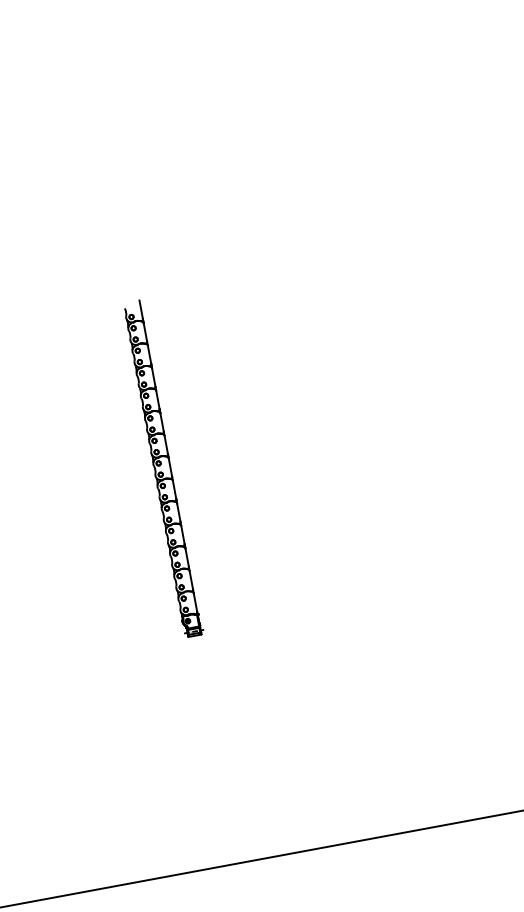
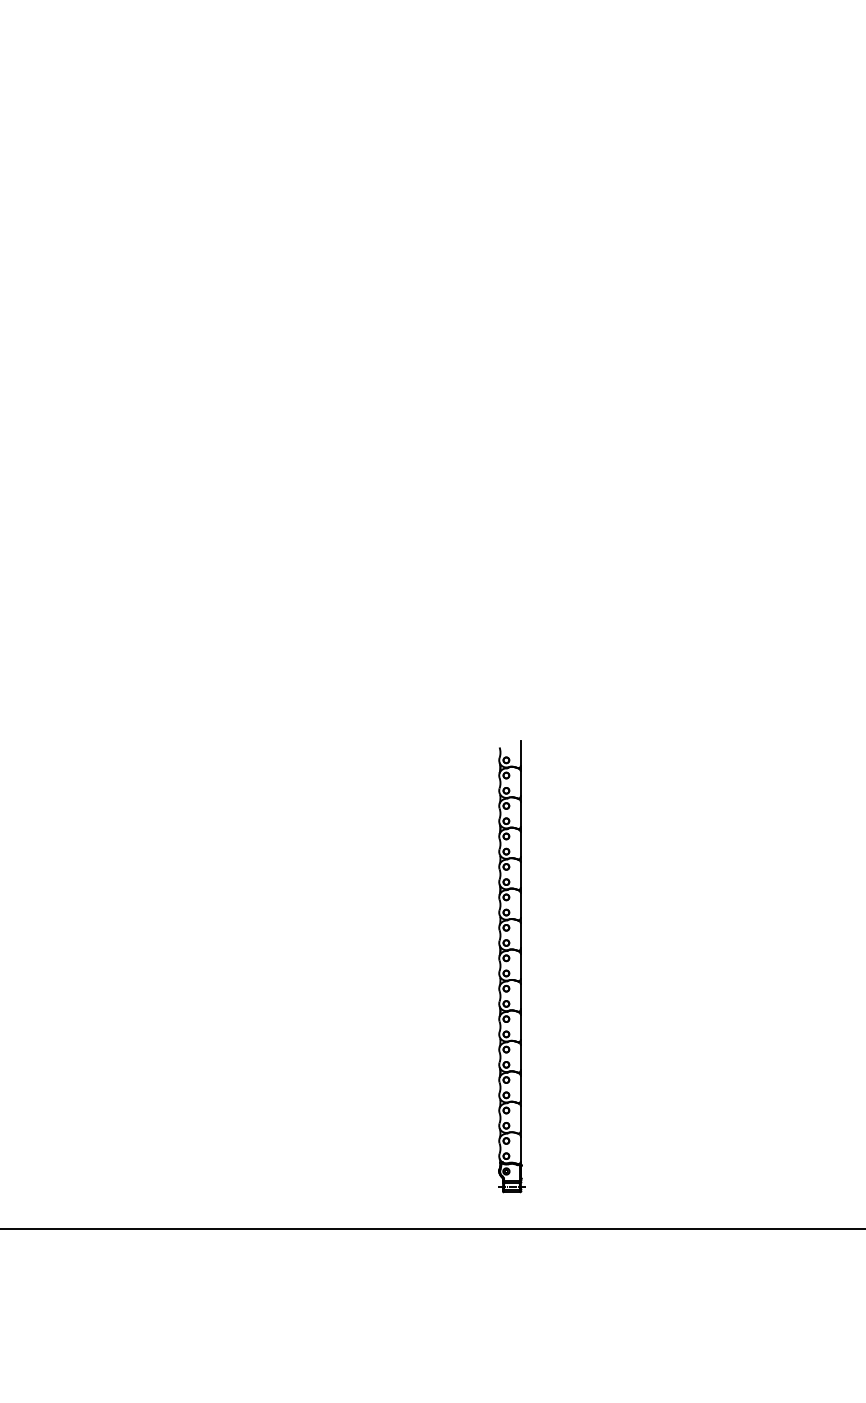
part: (163, 468) -> (511, 966), moved

